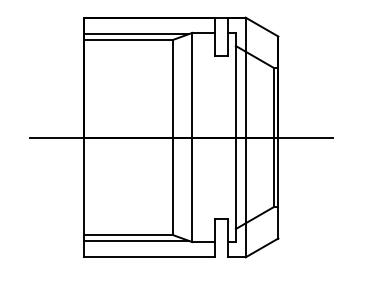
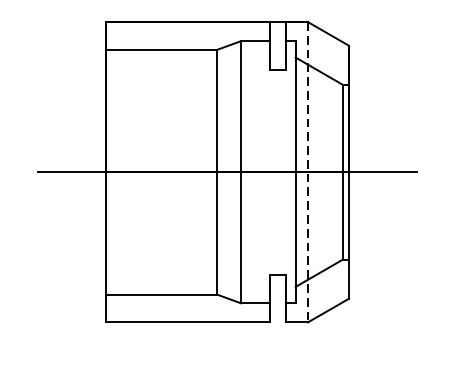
line: (136, 34) -> (171, 43), removed
line: (245, 137) -> (307, 172), solid -> dashed
line: (136, 241) -> (171, 302), removed

